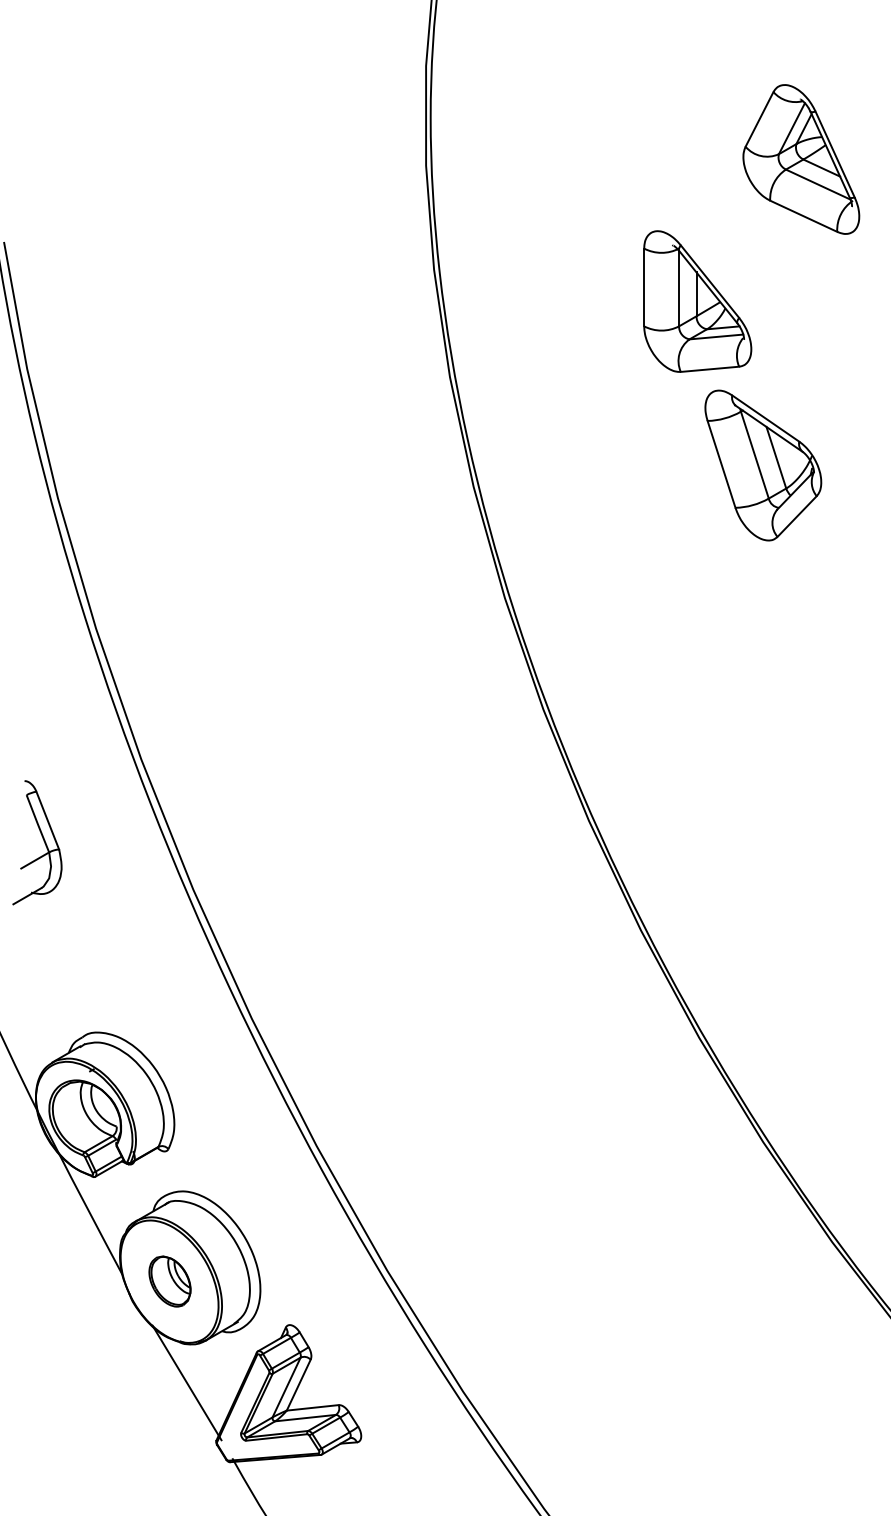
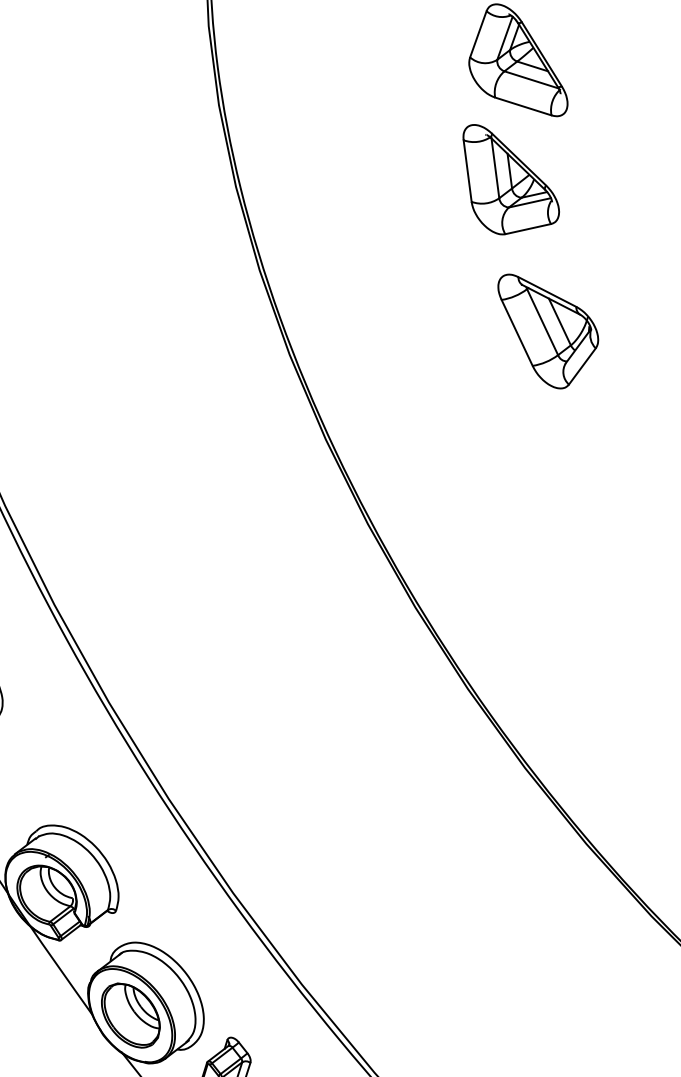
part: (697, 301) -> (511, 176), moved
part: (763, 465) -> (550, 329), moved
part: (169, 1281) -> (130, 1015), size x1.67

